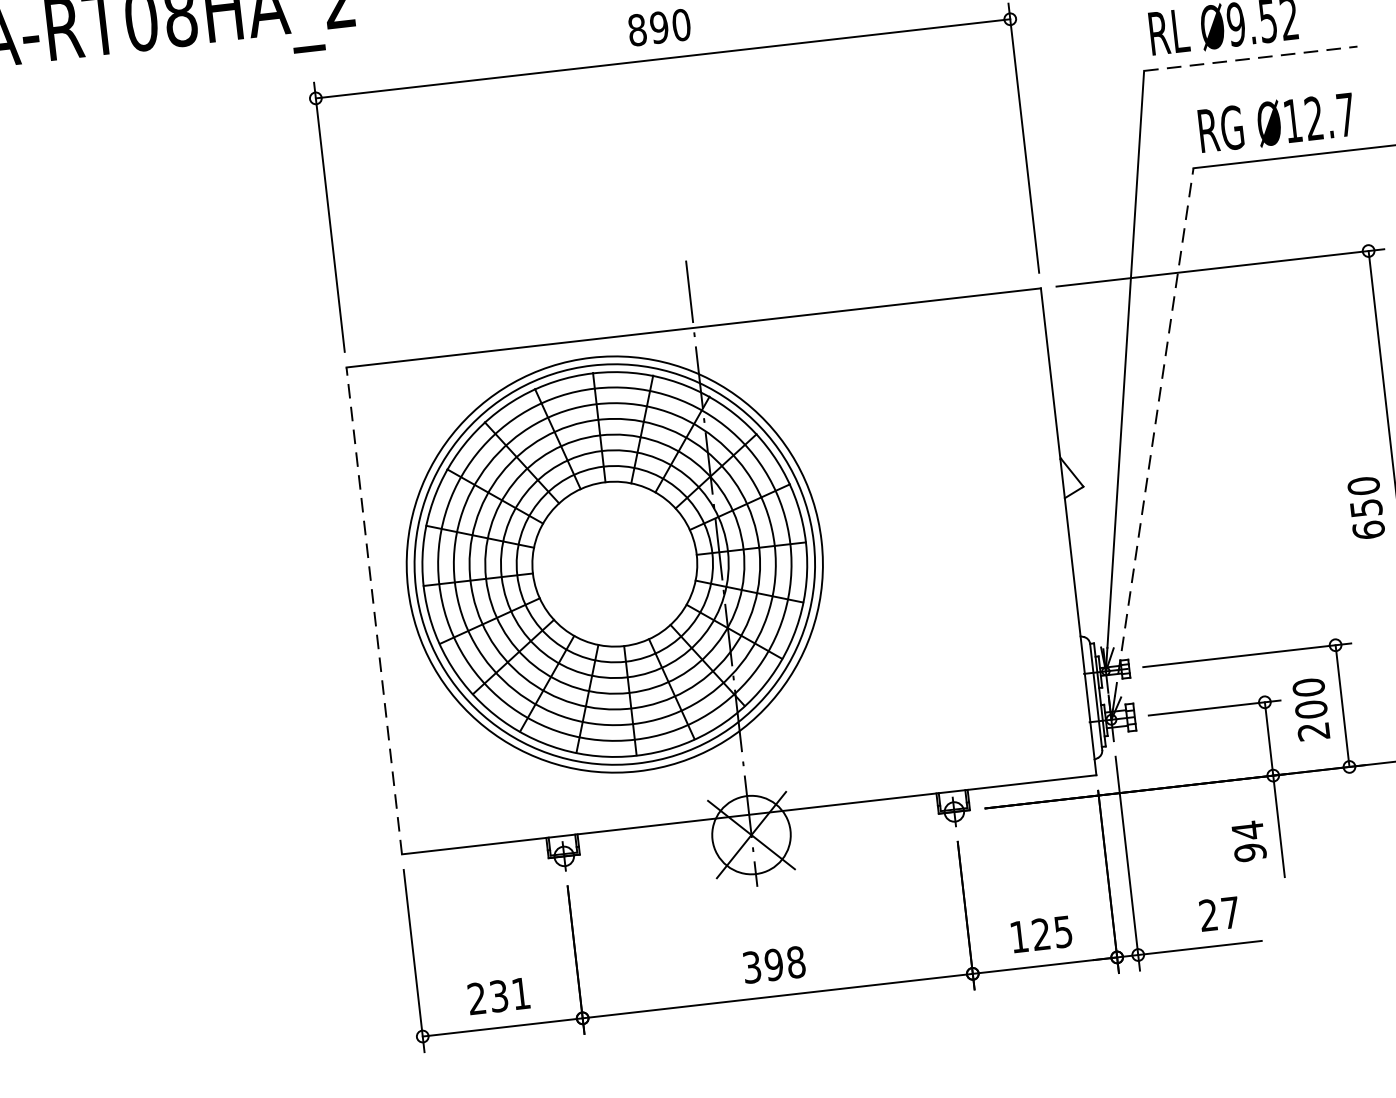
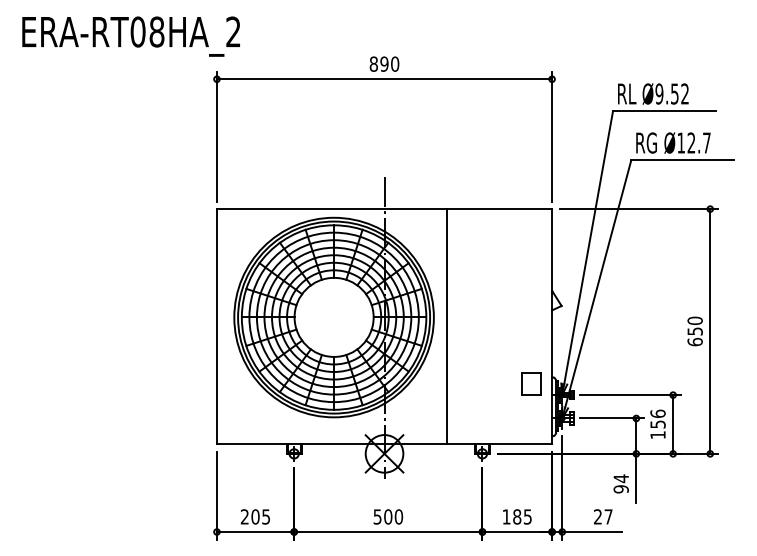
line: (1252, 59) -> (665, 111), dashed -> solid
line: (1154, 431) -> (598, 283), dashed -> solid
line: (851, 556) -> (447, 326), added
line: (373, 610) -> (216, 326), dashed -> solid
part: (1039, 654) -> (531, 383), added
text: (1310, 709) -> (657, 424), 200 -> 156
text: (1041, 933) -> (517, 516), 125 -> 185
text: (774, 963) -> (388, 516), 398 -> 500
text: (509, 994) -> (260, 516), 231 -> 205

